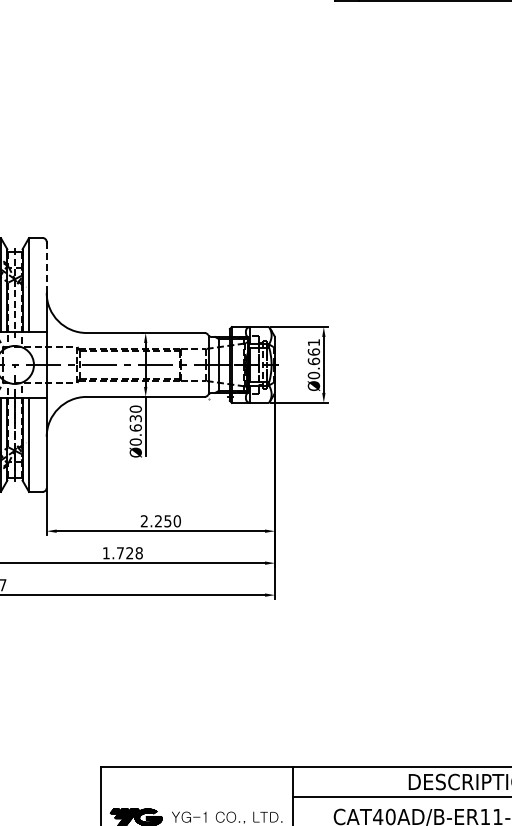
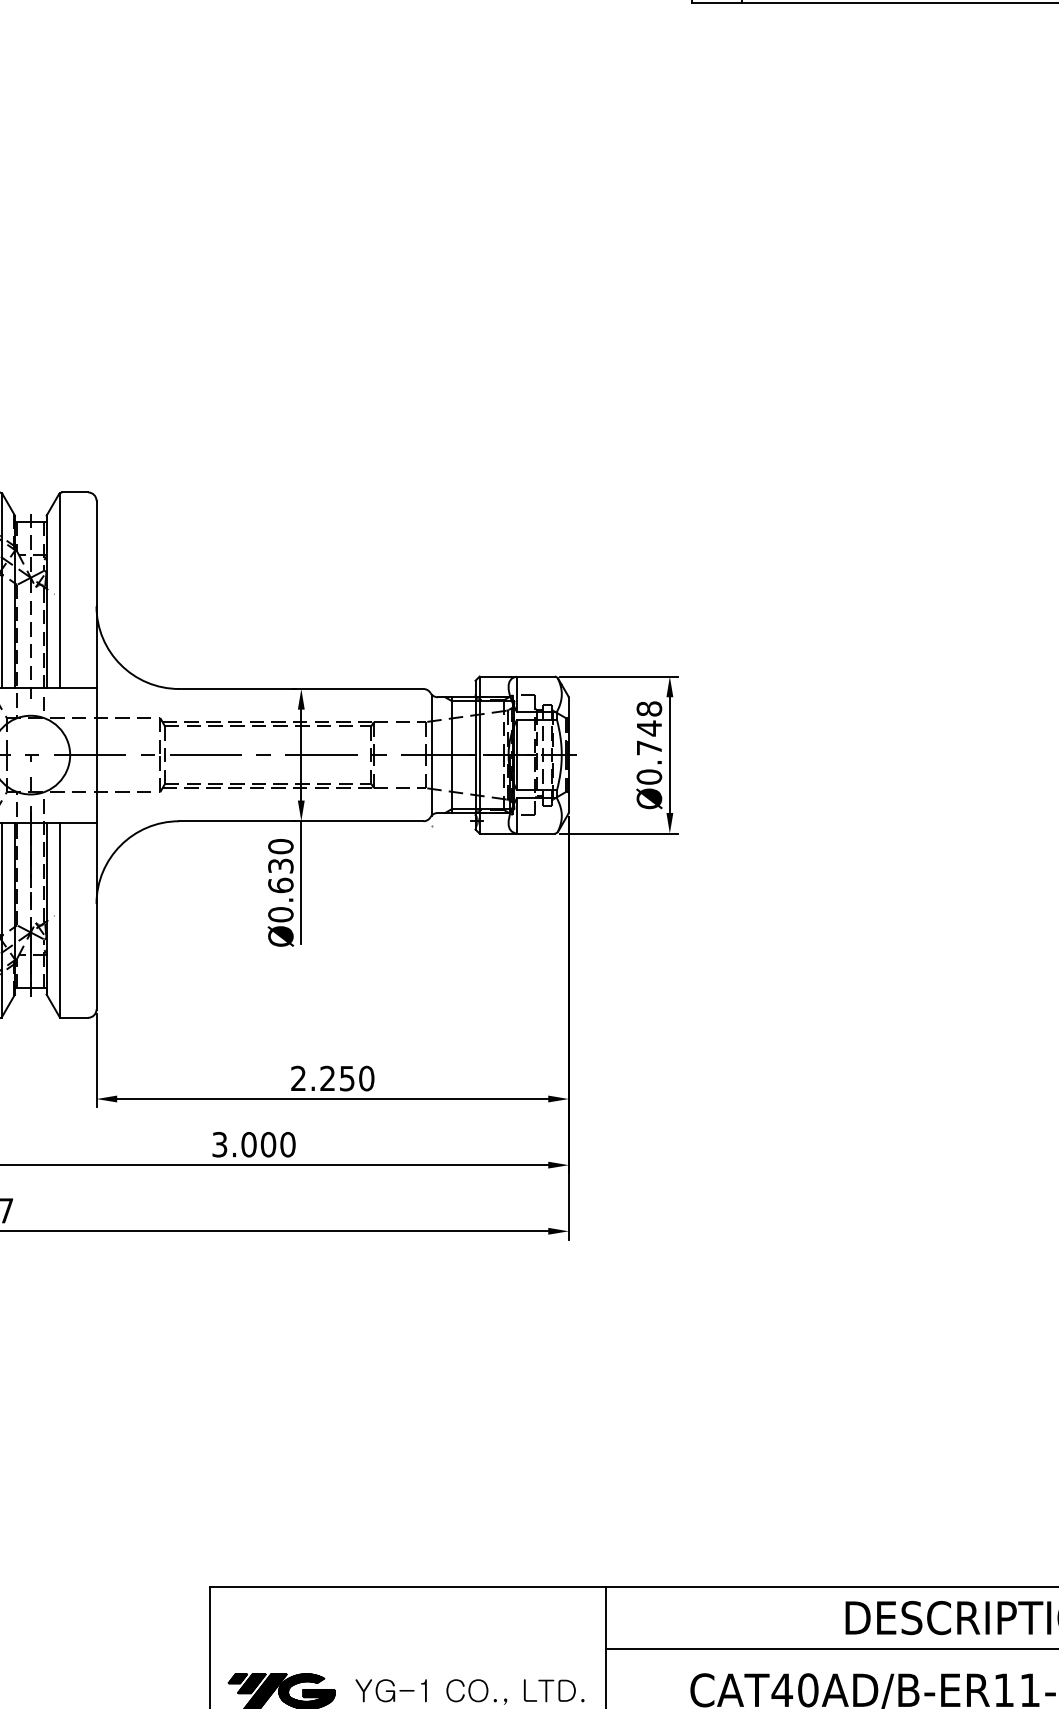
line: (46, 267) -> (96, 553), dashed -> solid
text: (313, 352) -> (648, 729), Ø0.661 -> Ø0.748
text: (122, 553) -> (253, 1145), 1.728 -> 3.000

